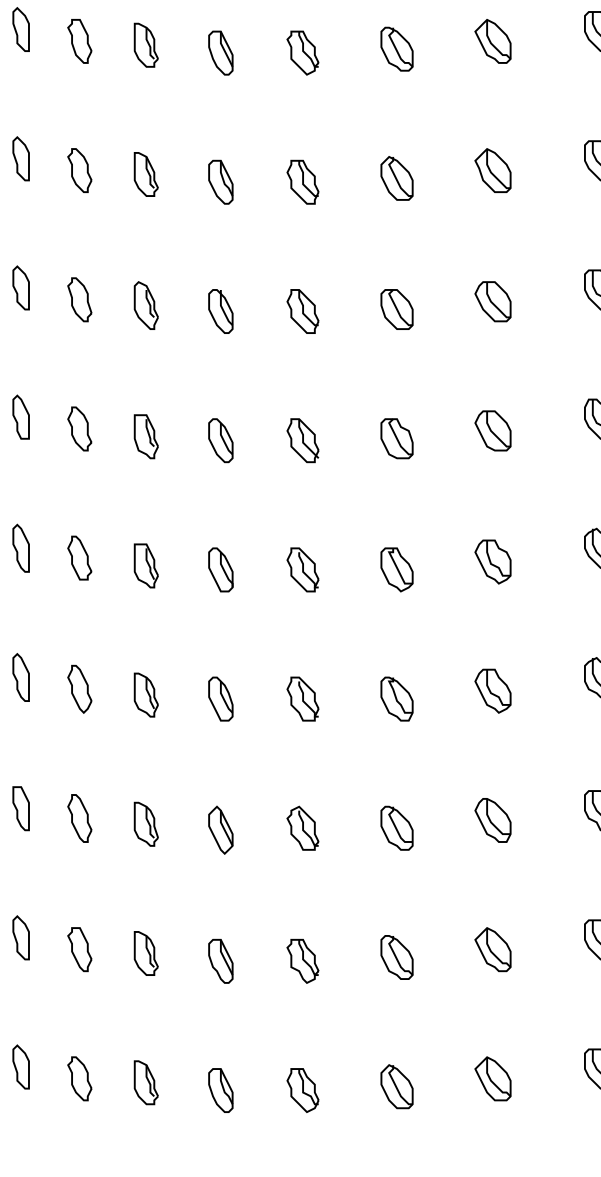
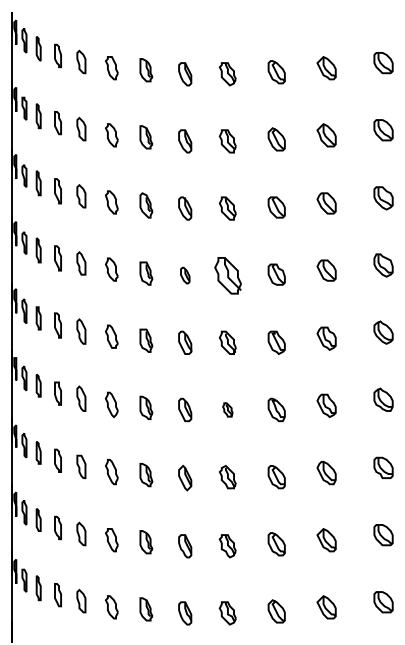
part: (221, 440) -> (185, 275), size x0.7
part: (302, 440) -> (227, 275), size x1.6
part: (302, 698) -> (227, 409), size x0.6

